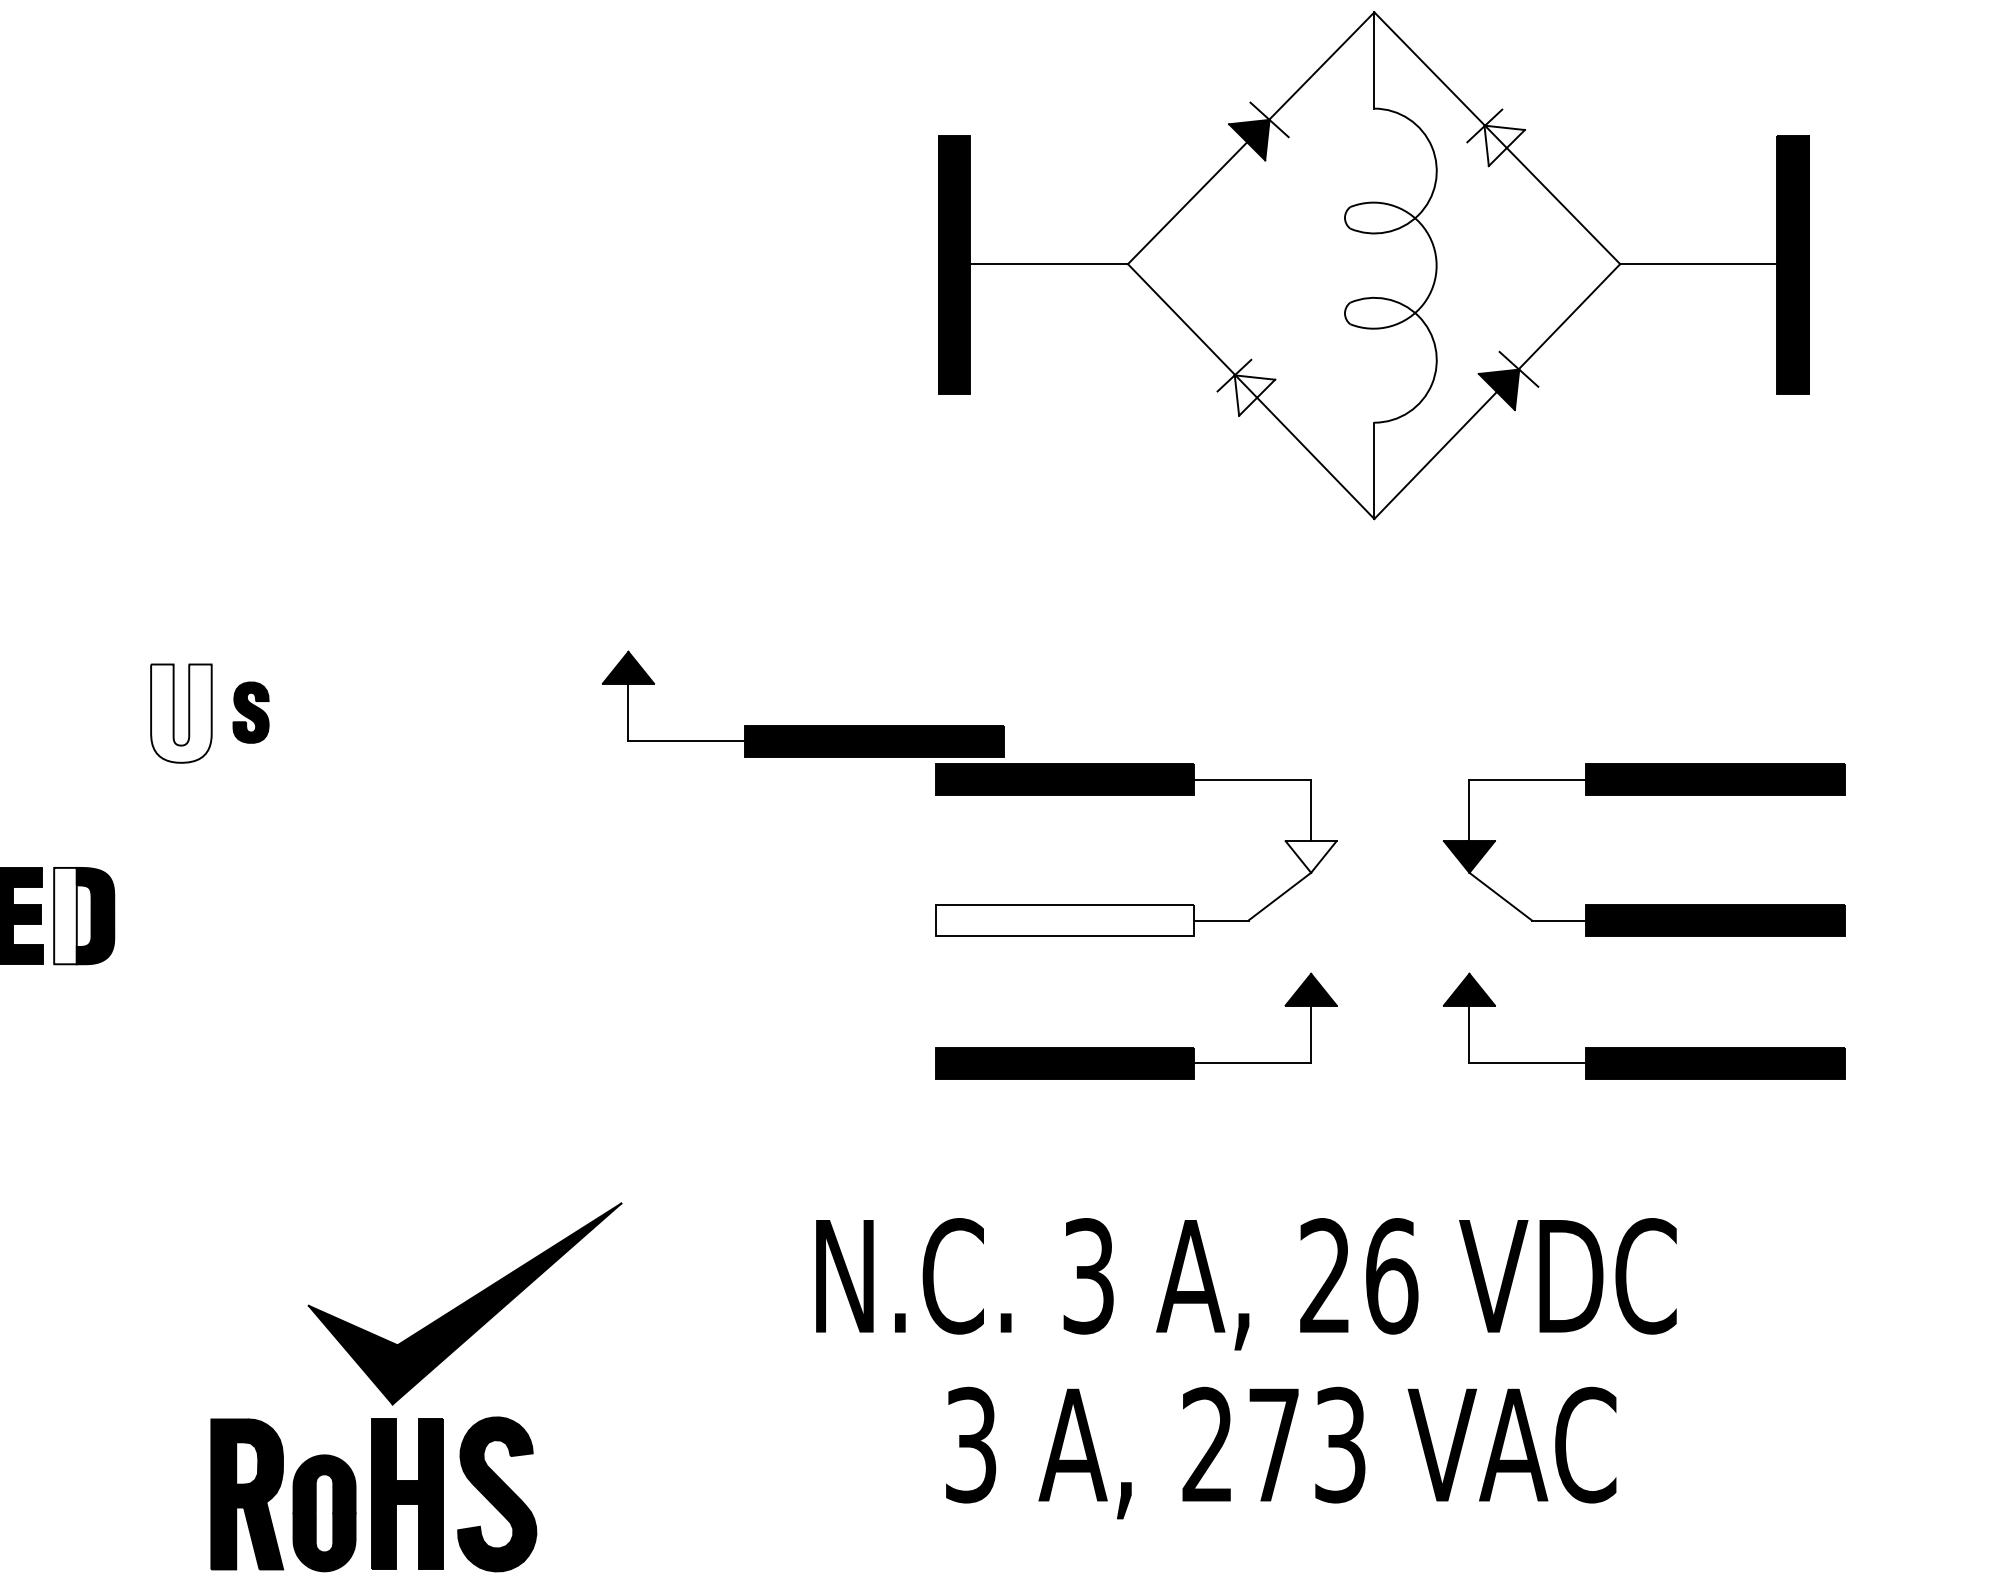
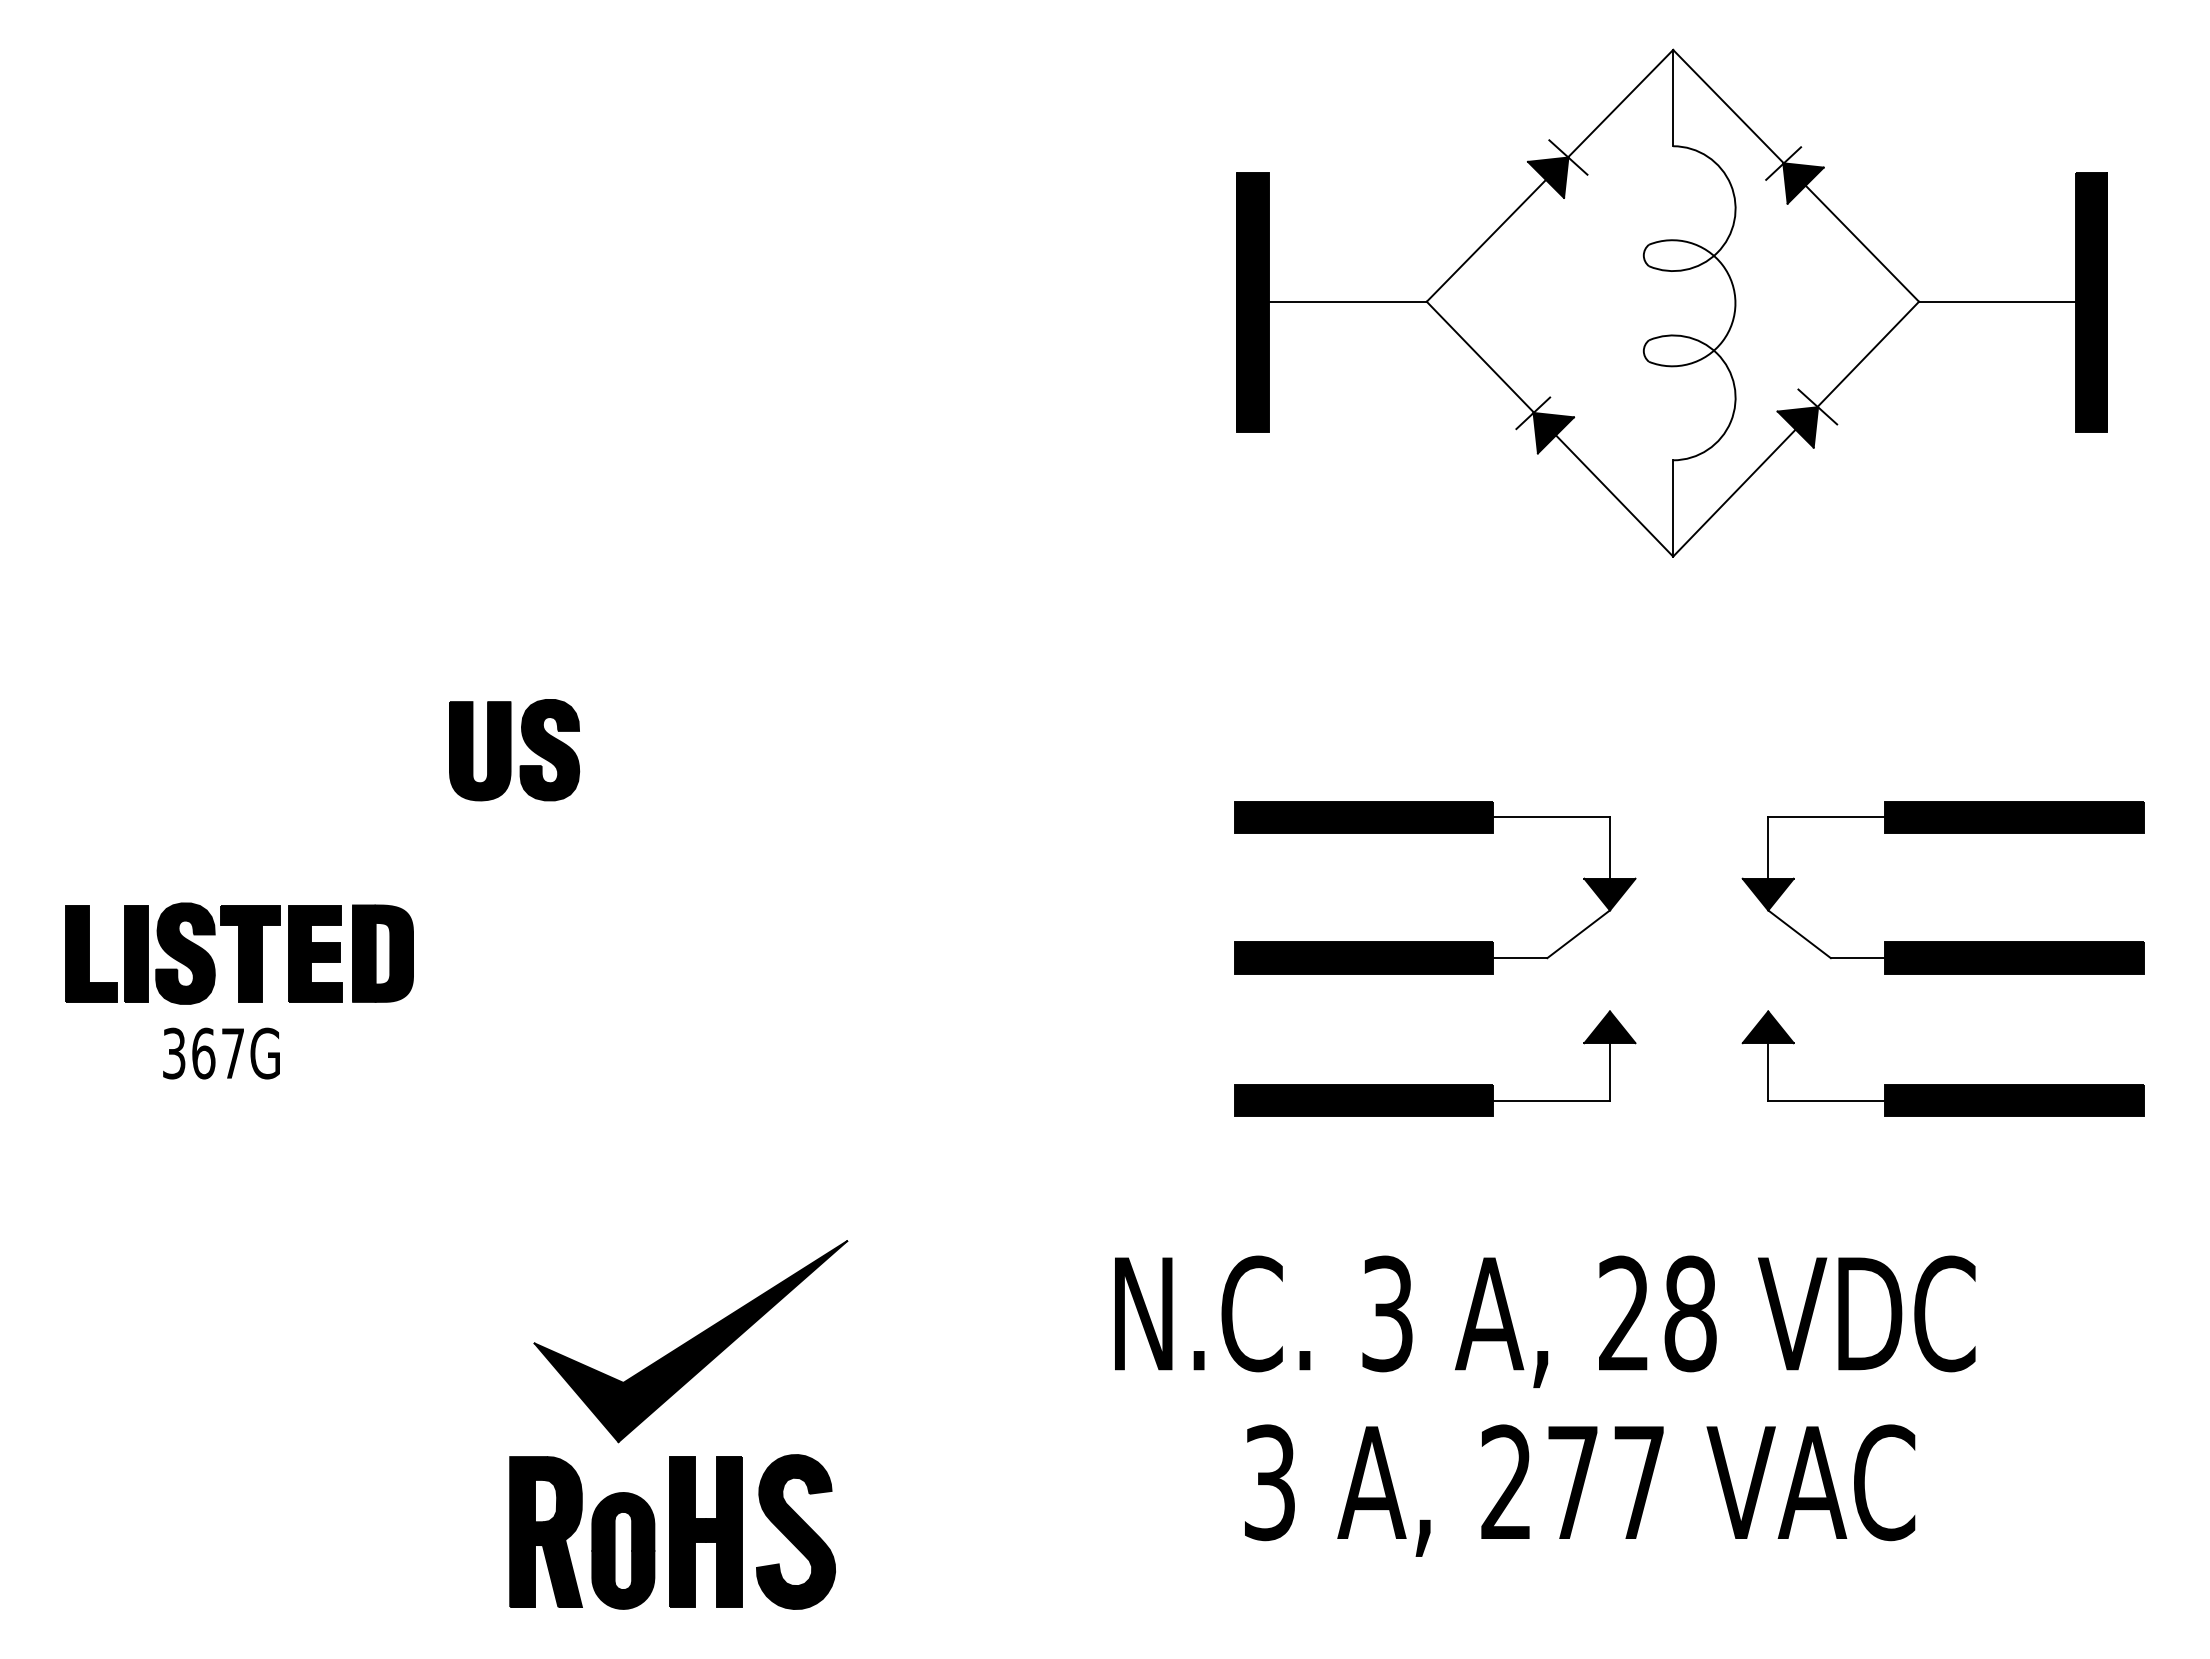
fill: (1504, 145) -> (1803, 183), added
fill: (1254, 394) -> (1553, 432), added
part: (250, 712) -> (549, 750), size x1.67
fill: (180, 713) -> (479, 751), added
part: (802, 724) -> (1101, 762), removed
fill: (1310, 856) -> (1609, 894), added
fill: (64, 915) -> (363, 953), added
fill: (1064, 919) -> (1363, 957), added
text: (1391, 1275) -> (1690, 1313), 26 -> 28
part: (464, 1303) -> (690, 1341), moved
text: (1340, 1444) -> (1639, 1482), 273 -> 277

